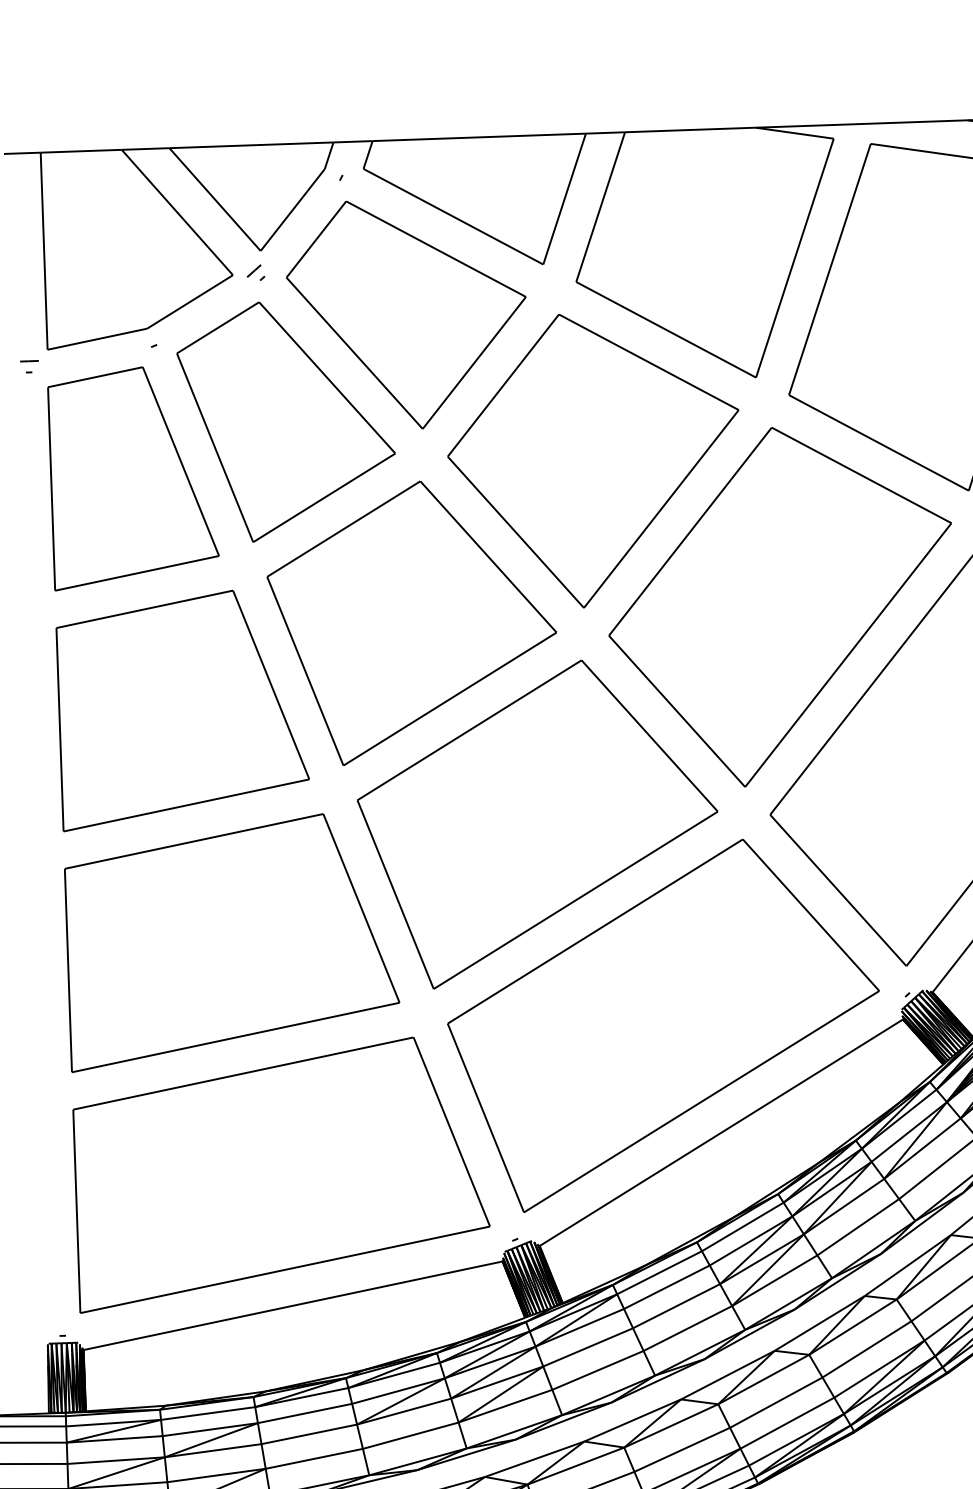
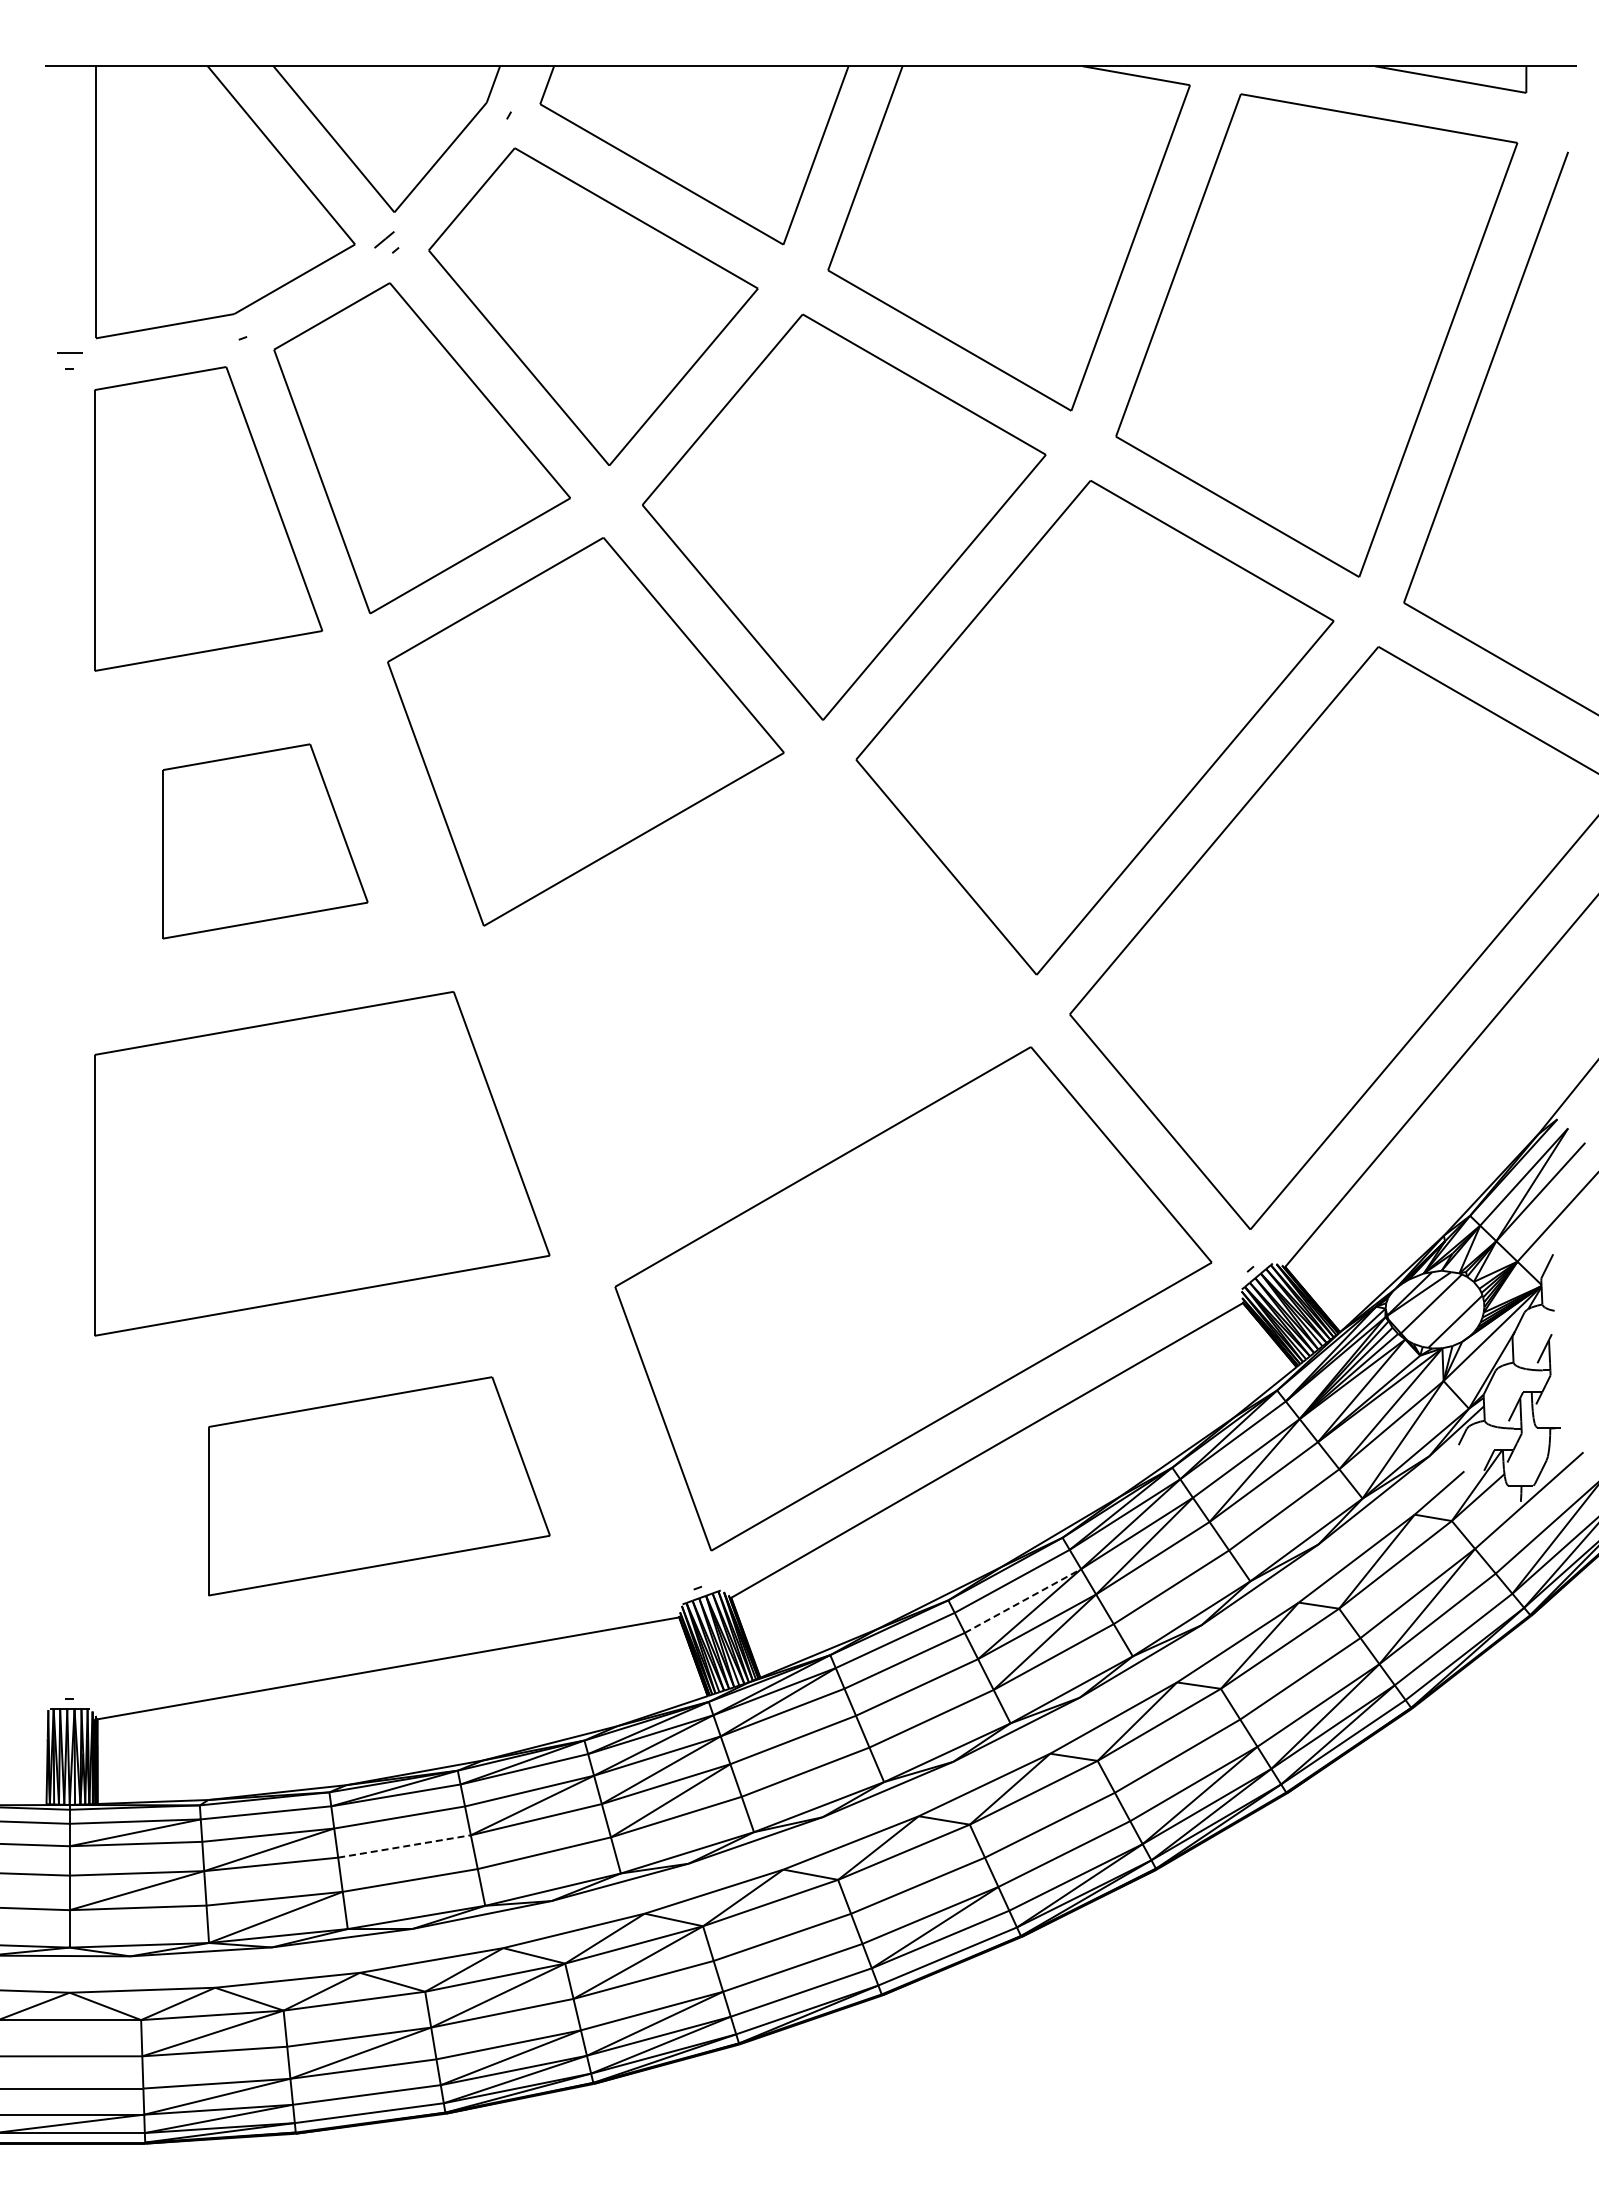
part: (183, 709) -> (265, 841), size x0.6
part: (538, 822) -> (749, 1014), removed
part: (282, 1174) -> (379, 1486), size x0.6
line: (751, 1240) -> (1023, 1600), solid -> dashed
line: (310, 1434) -> (405, 1846), solid -> dashed

